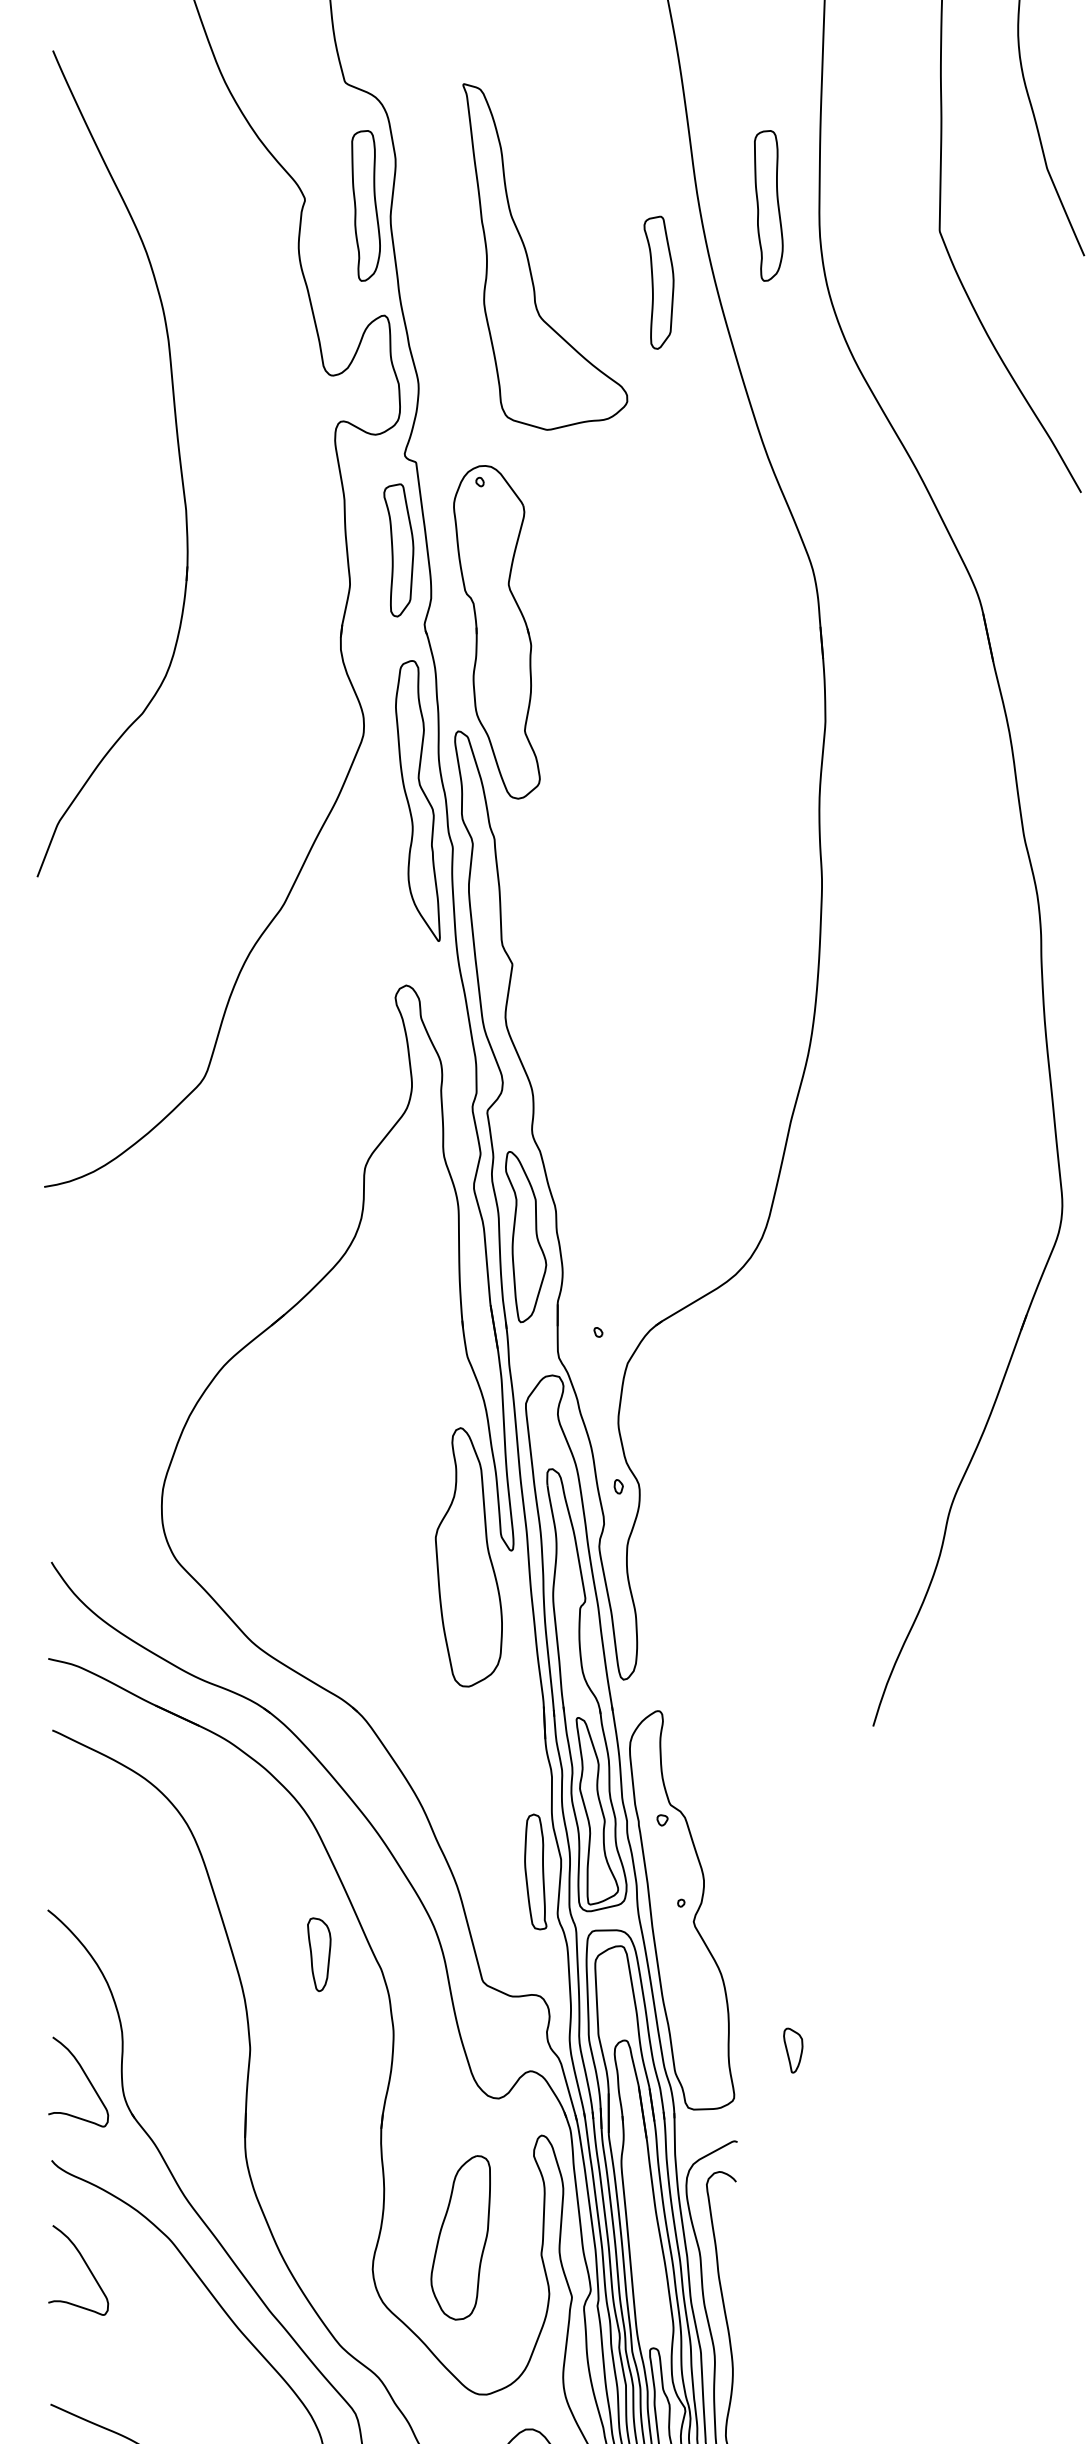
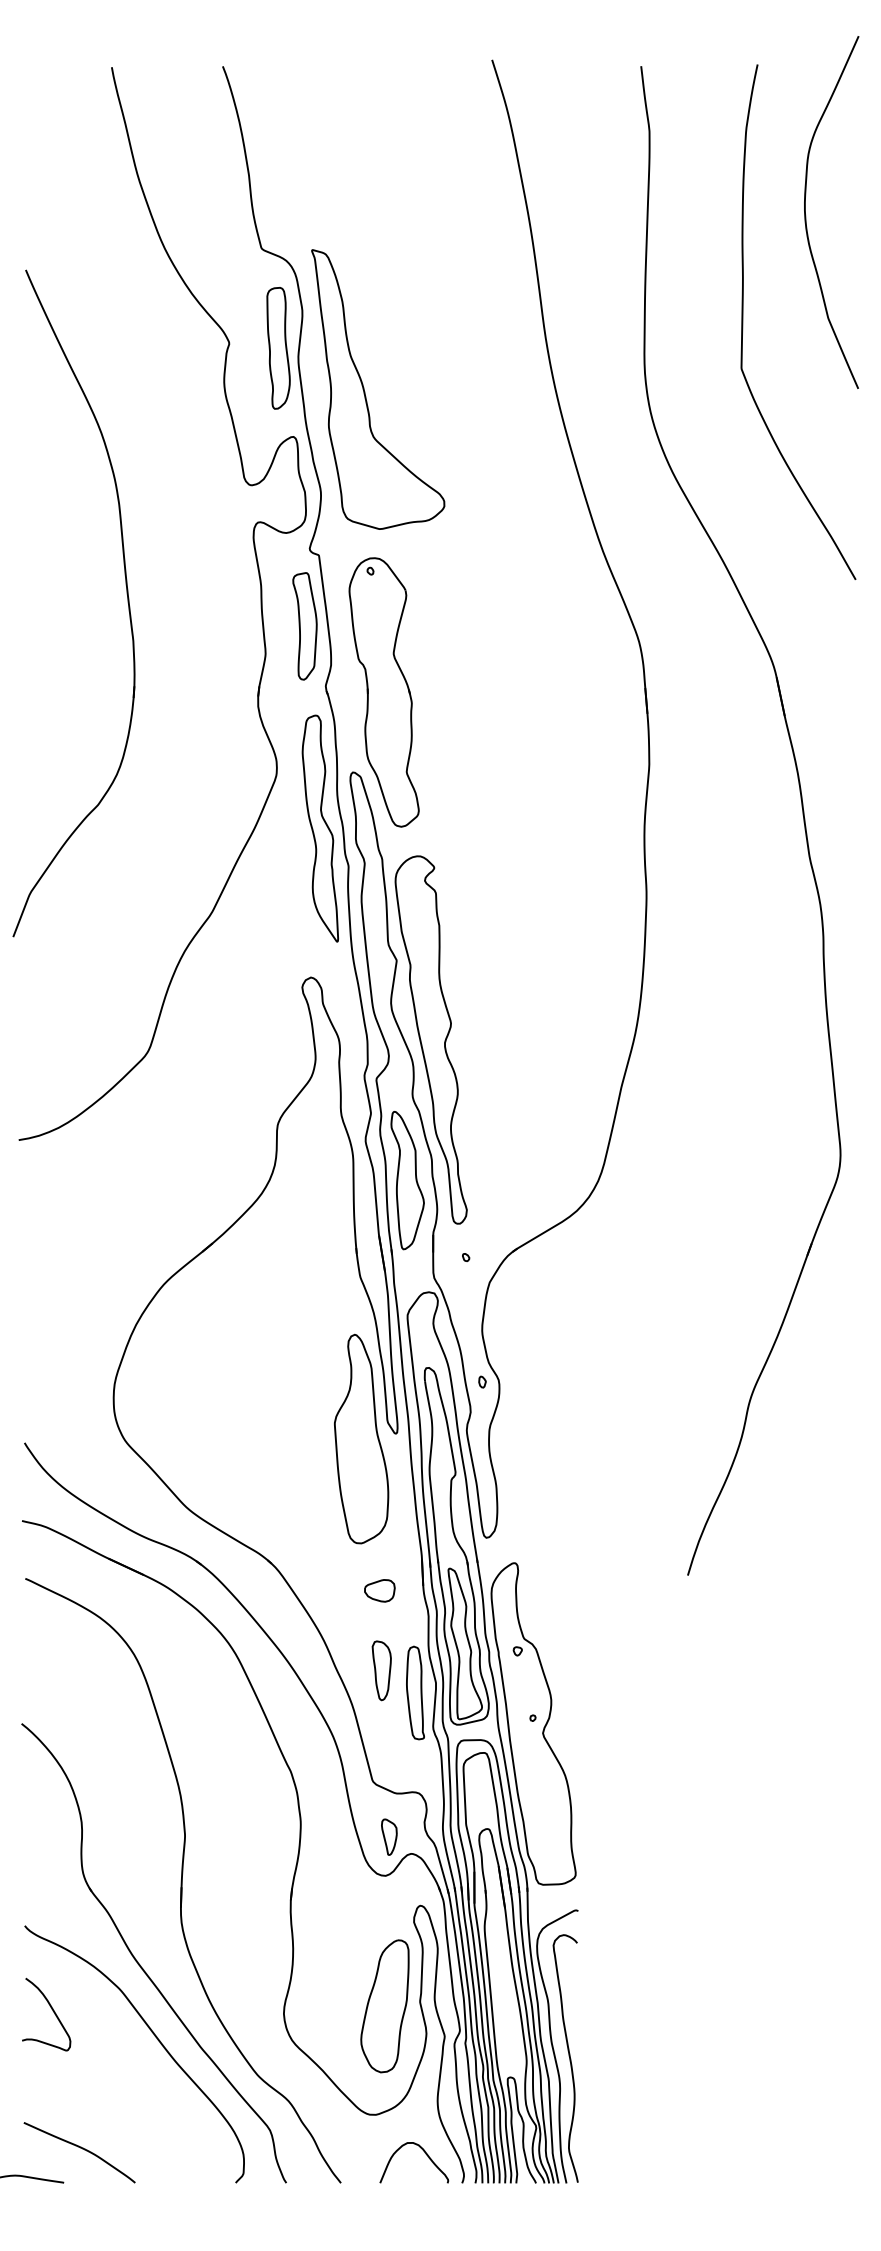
part: (768, 206) -> (603, 348), removed
part: (529, 259) -> (365, 391), moved
part: (658, 282) -> (514, 410), removed
part: (177, 452) -> (126, 594), moved
part: (554, 1062) -> (430, 1039), added
part: (491, 1744) -> (379, 1590), added
part: (318, 1954) -> (381, 1670), moved
part: (793, 2049) -> (389, 1836), moved
curve: (85, 2078) -> (52, 1859), removed
part: (460, 2238) -> (384, 2006), moved

